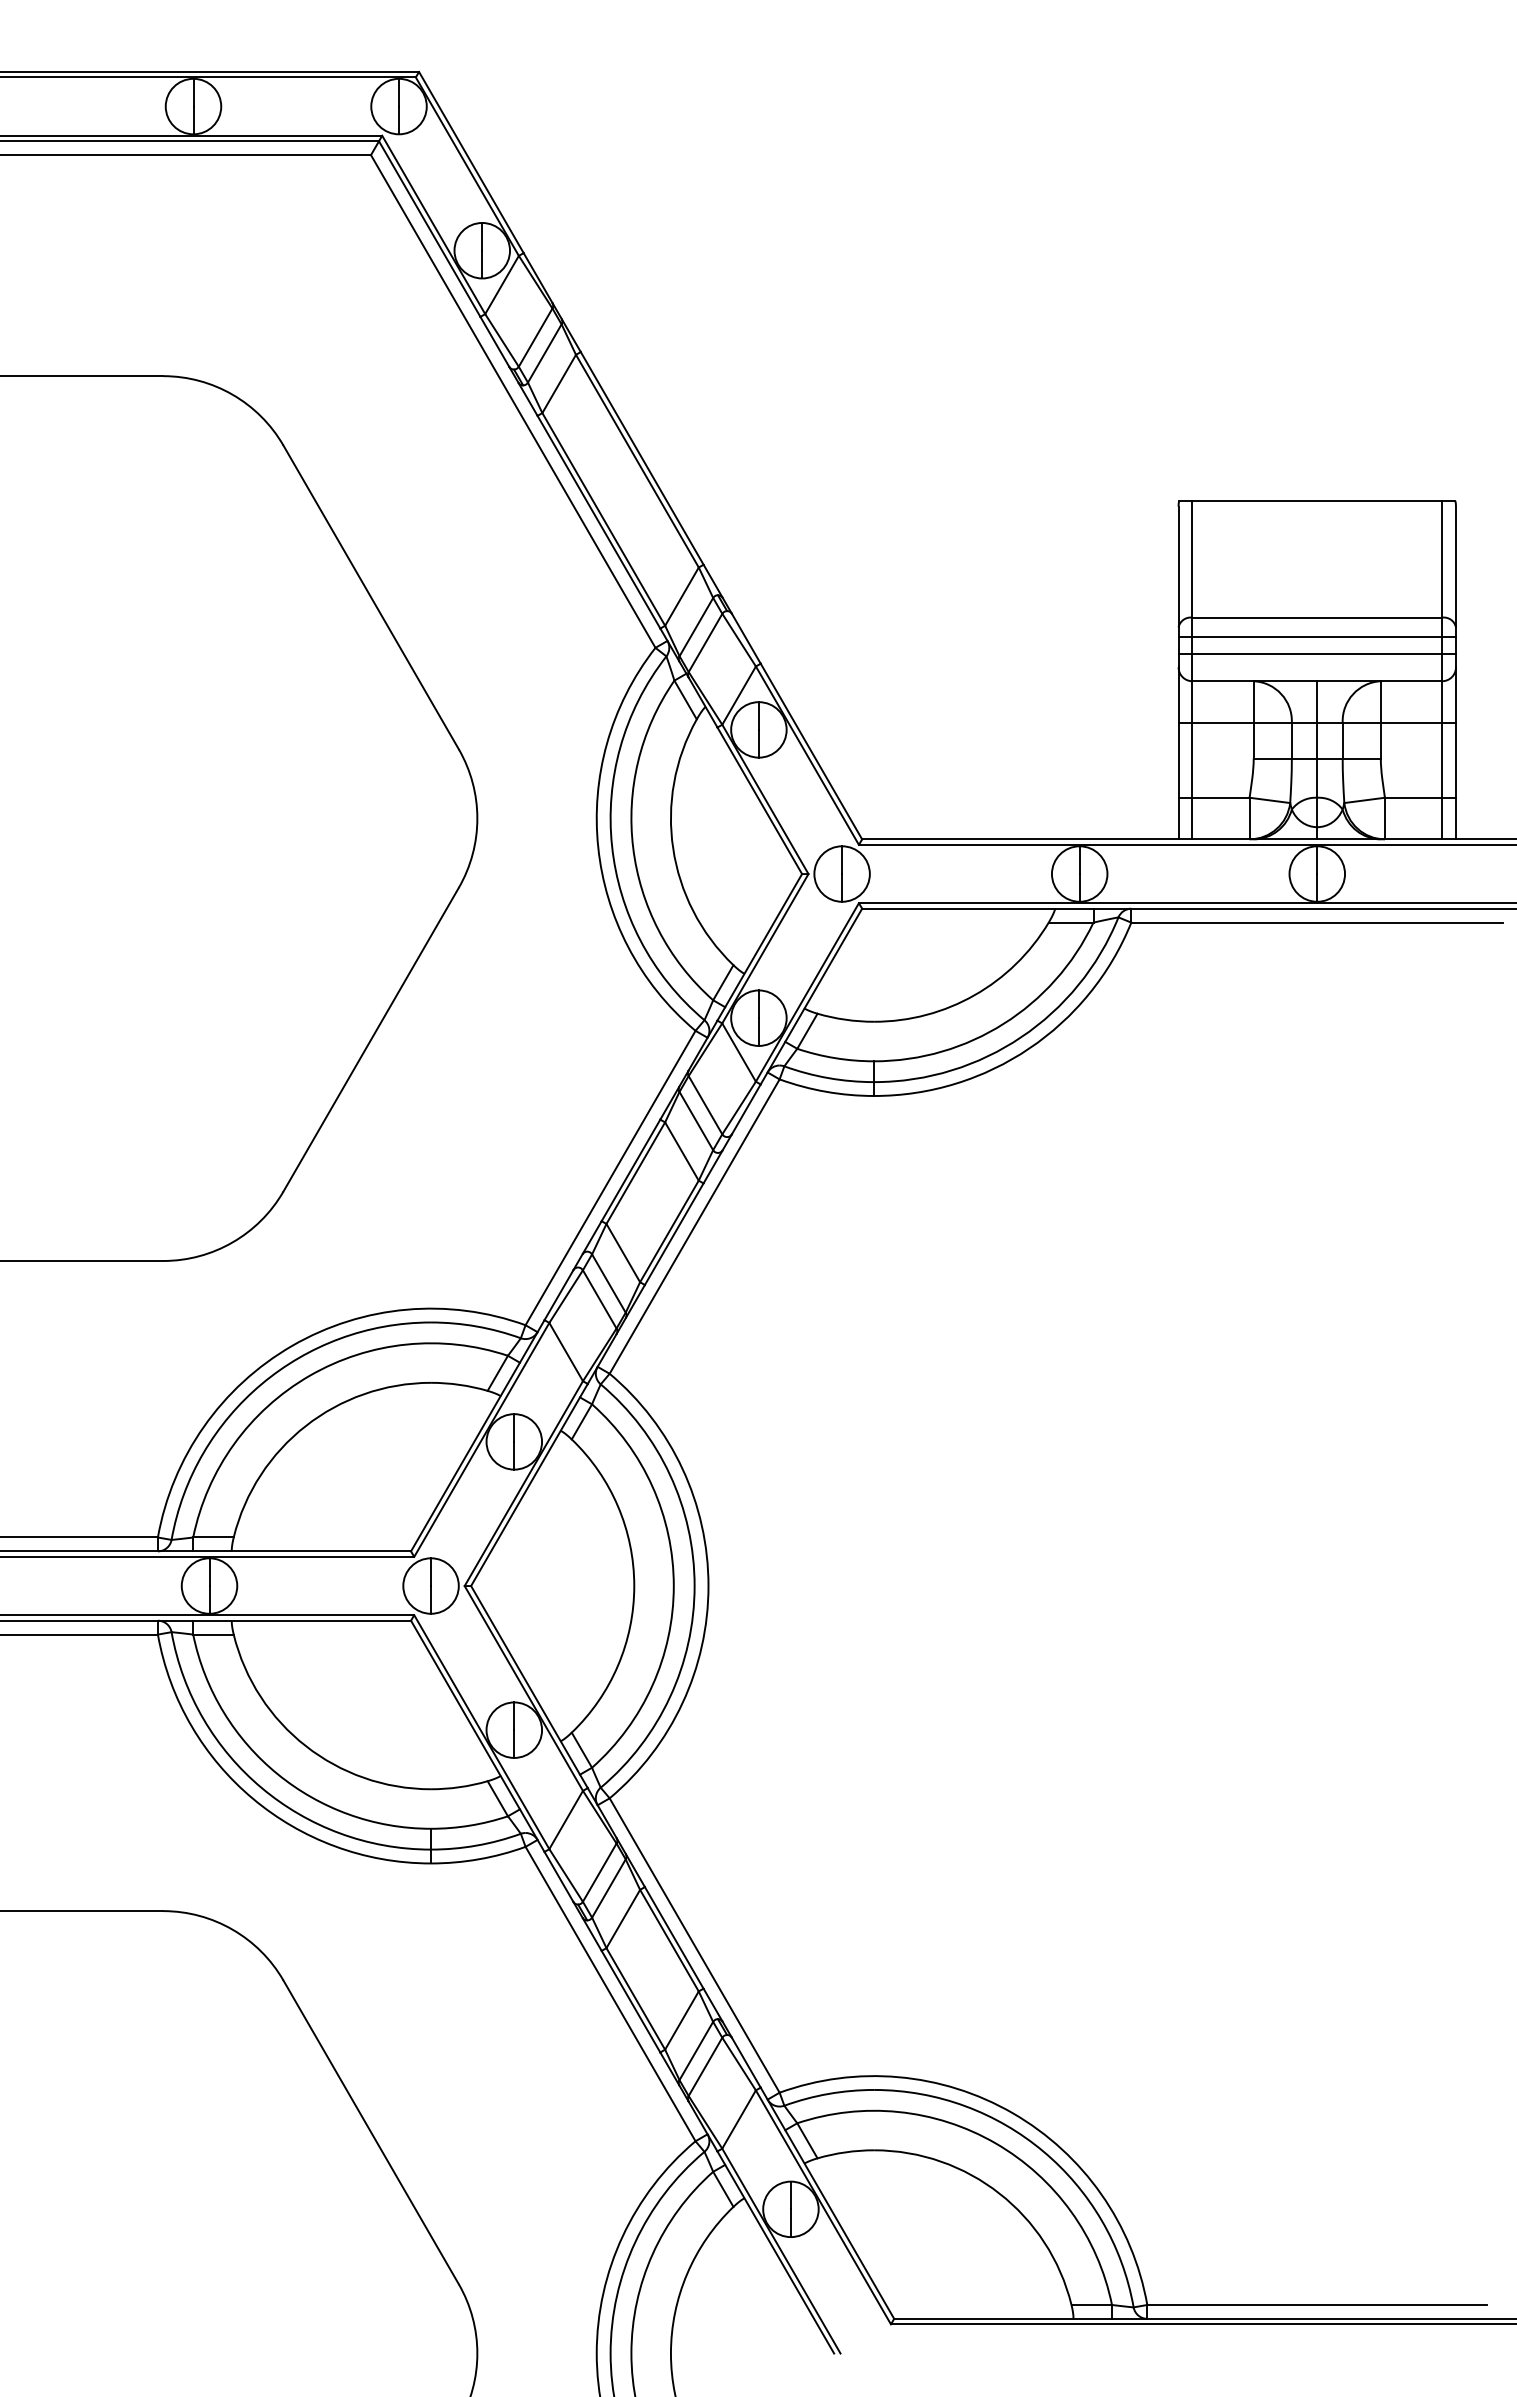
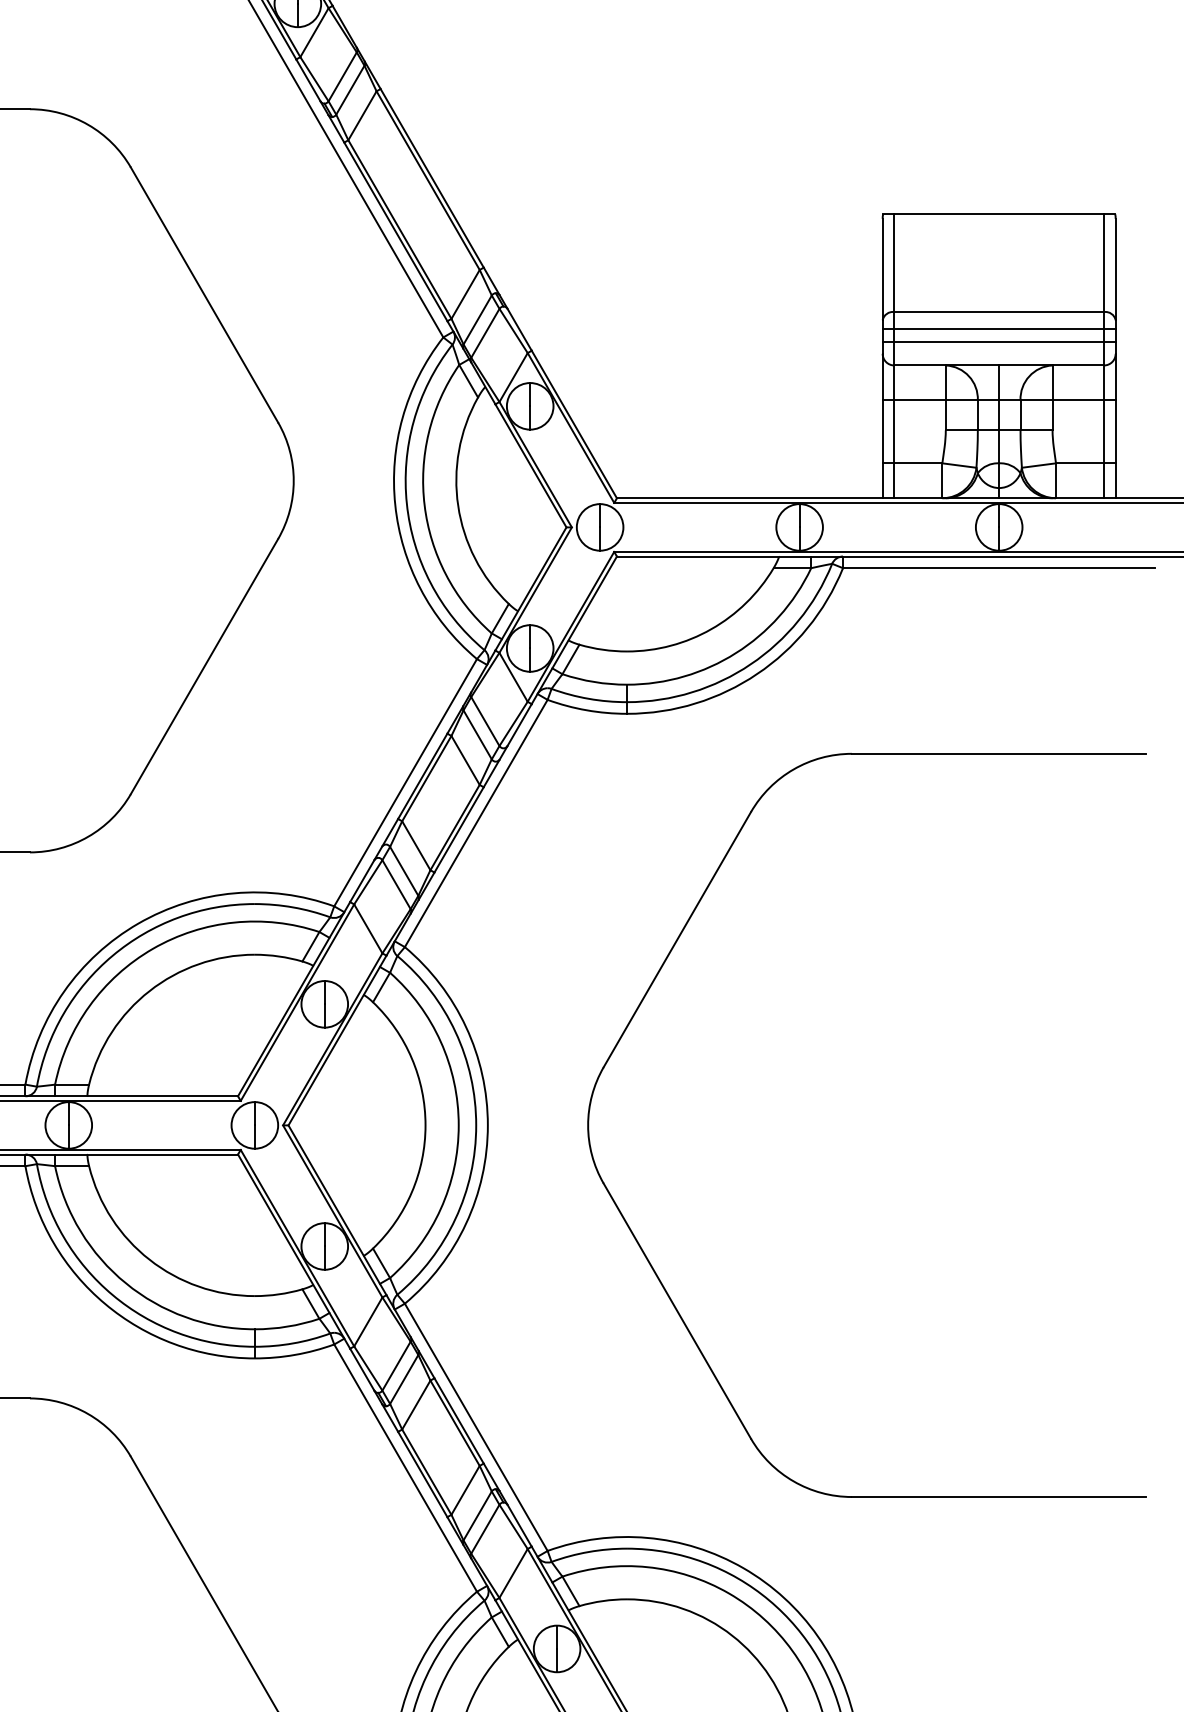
part: (896, 1432) -> (645, 996), added

